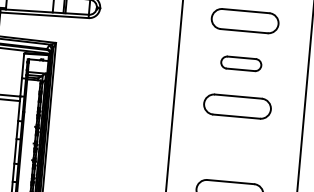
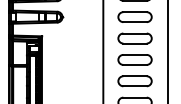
part: (240, 63) -> (134, 38), size x1.67
part: (232, 149) -> (134, 81), added

